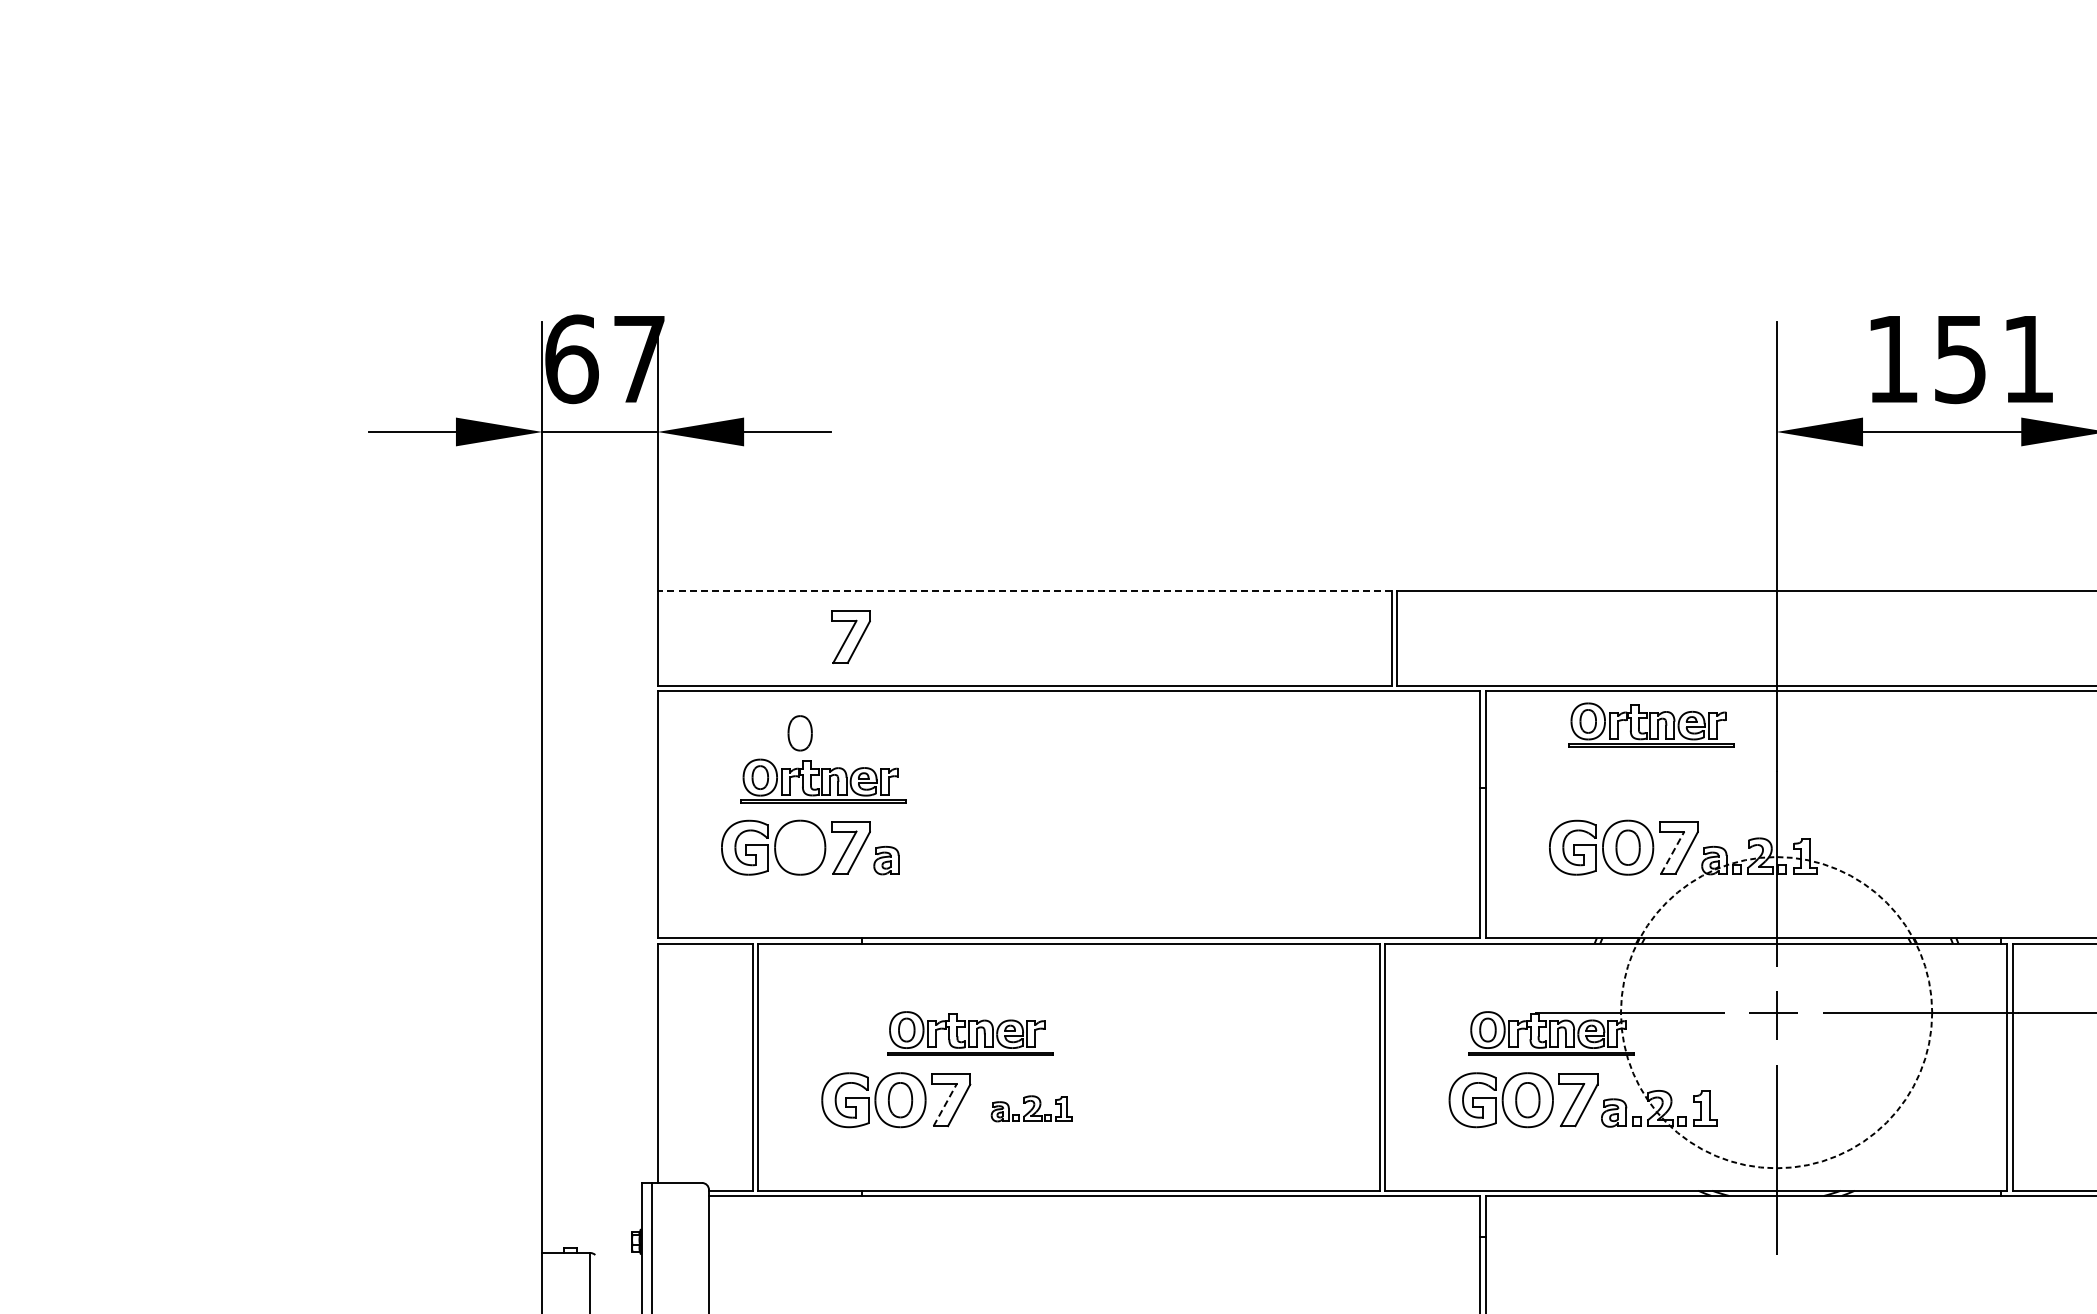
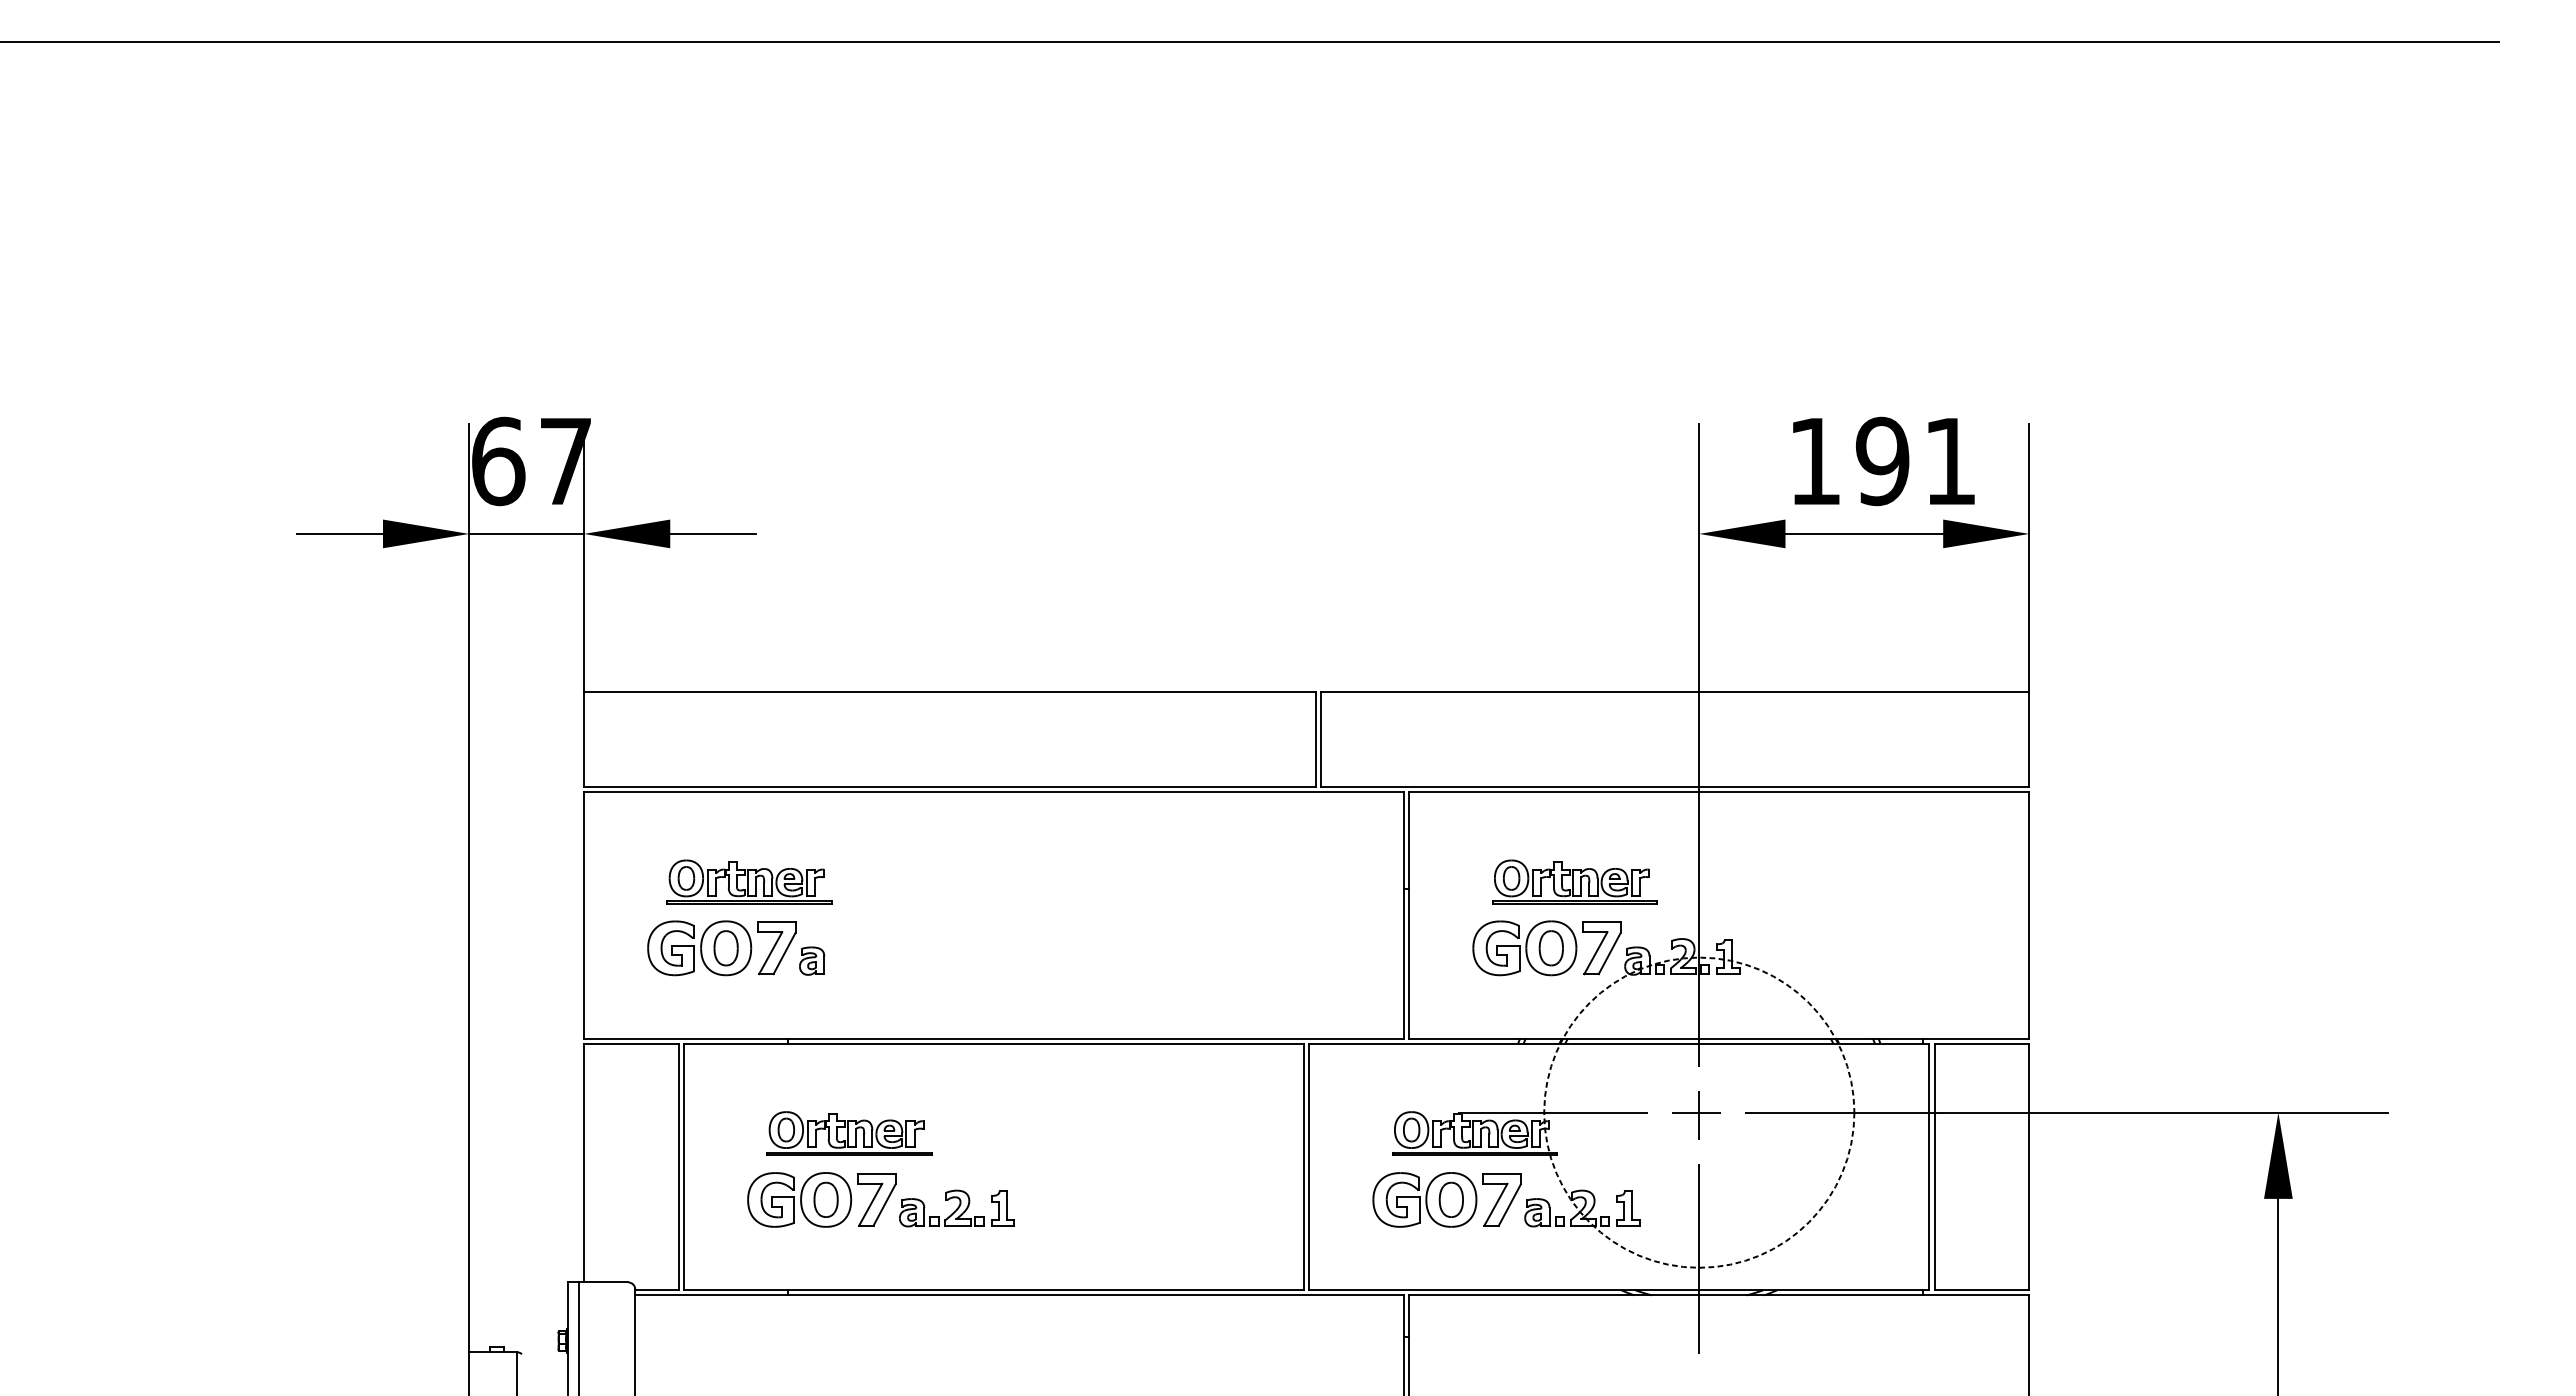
text: (1960, 358) -> (1882, 460), 151 -> 191
line: (1024, 591) -> (949, 692), dashed -> solid
part: (850, 637) -> (776, 738), removed
part: (1651, 724) -> (1574, 881), moved
part: (799, 733) -> (725, 948), moved
line: (1672, 852) -> (1595, 953), dashed -> solid
part: (970, 1033) -> (849, 1133), moved
line: (945, 1104) -> (870, 1204), dashed -> solid
part: (1031, 1108) -> (956, 1208), size x1.43

